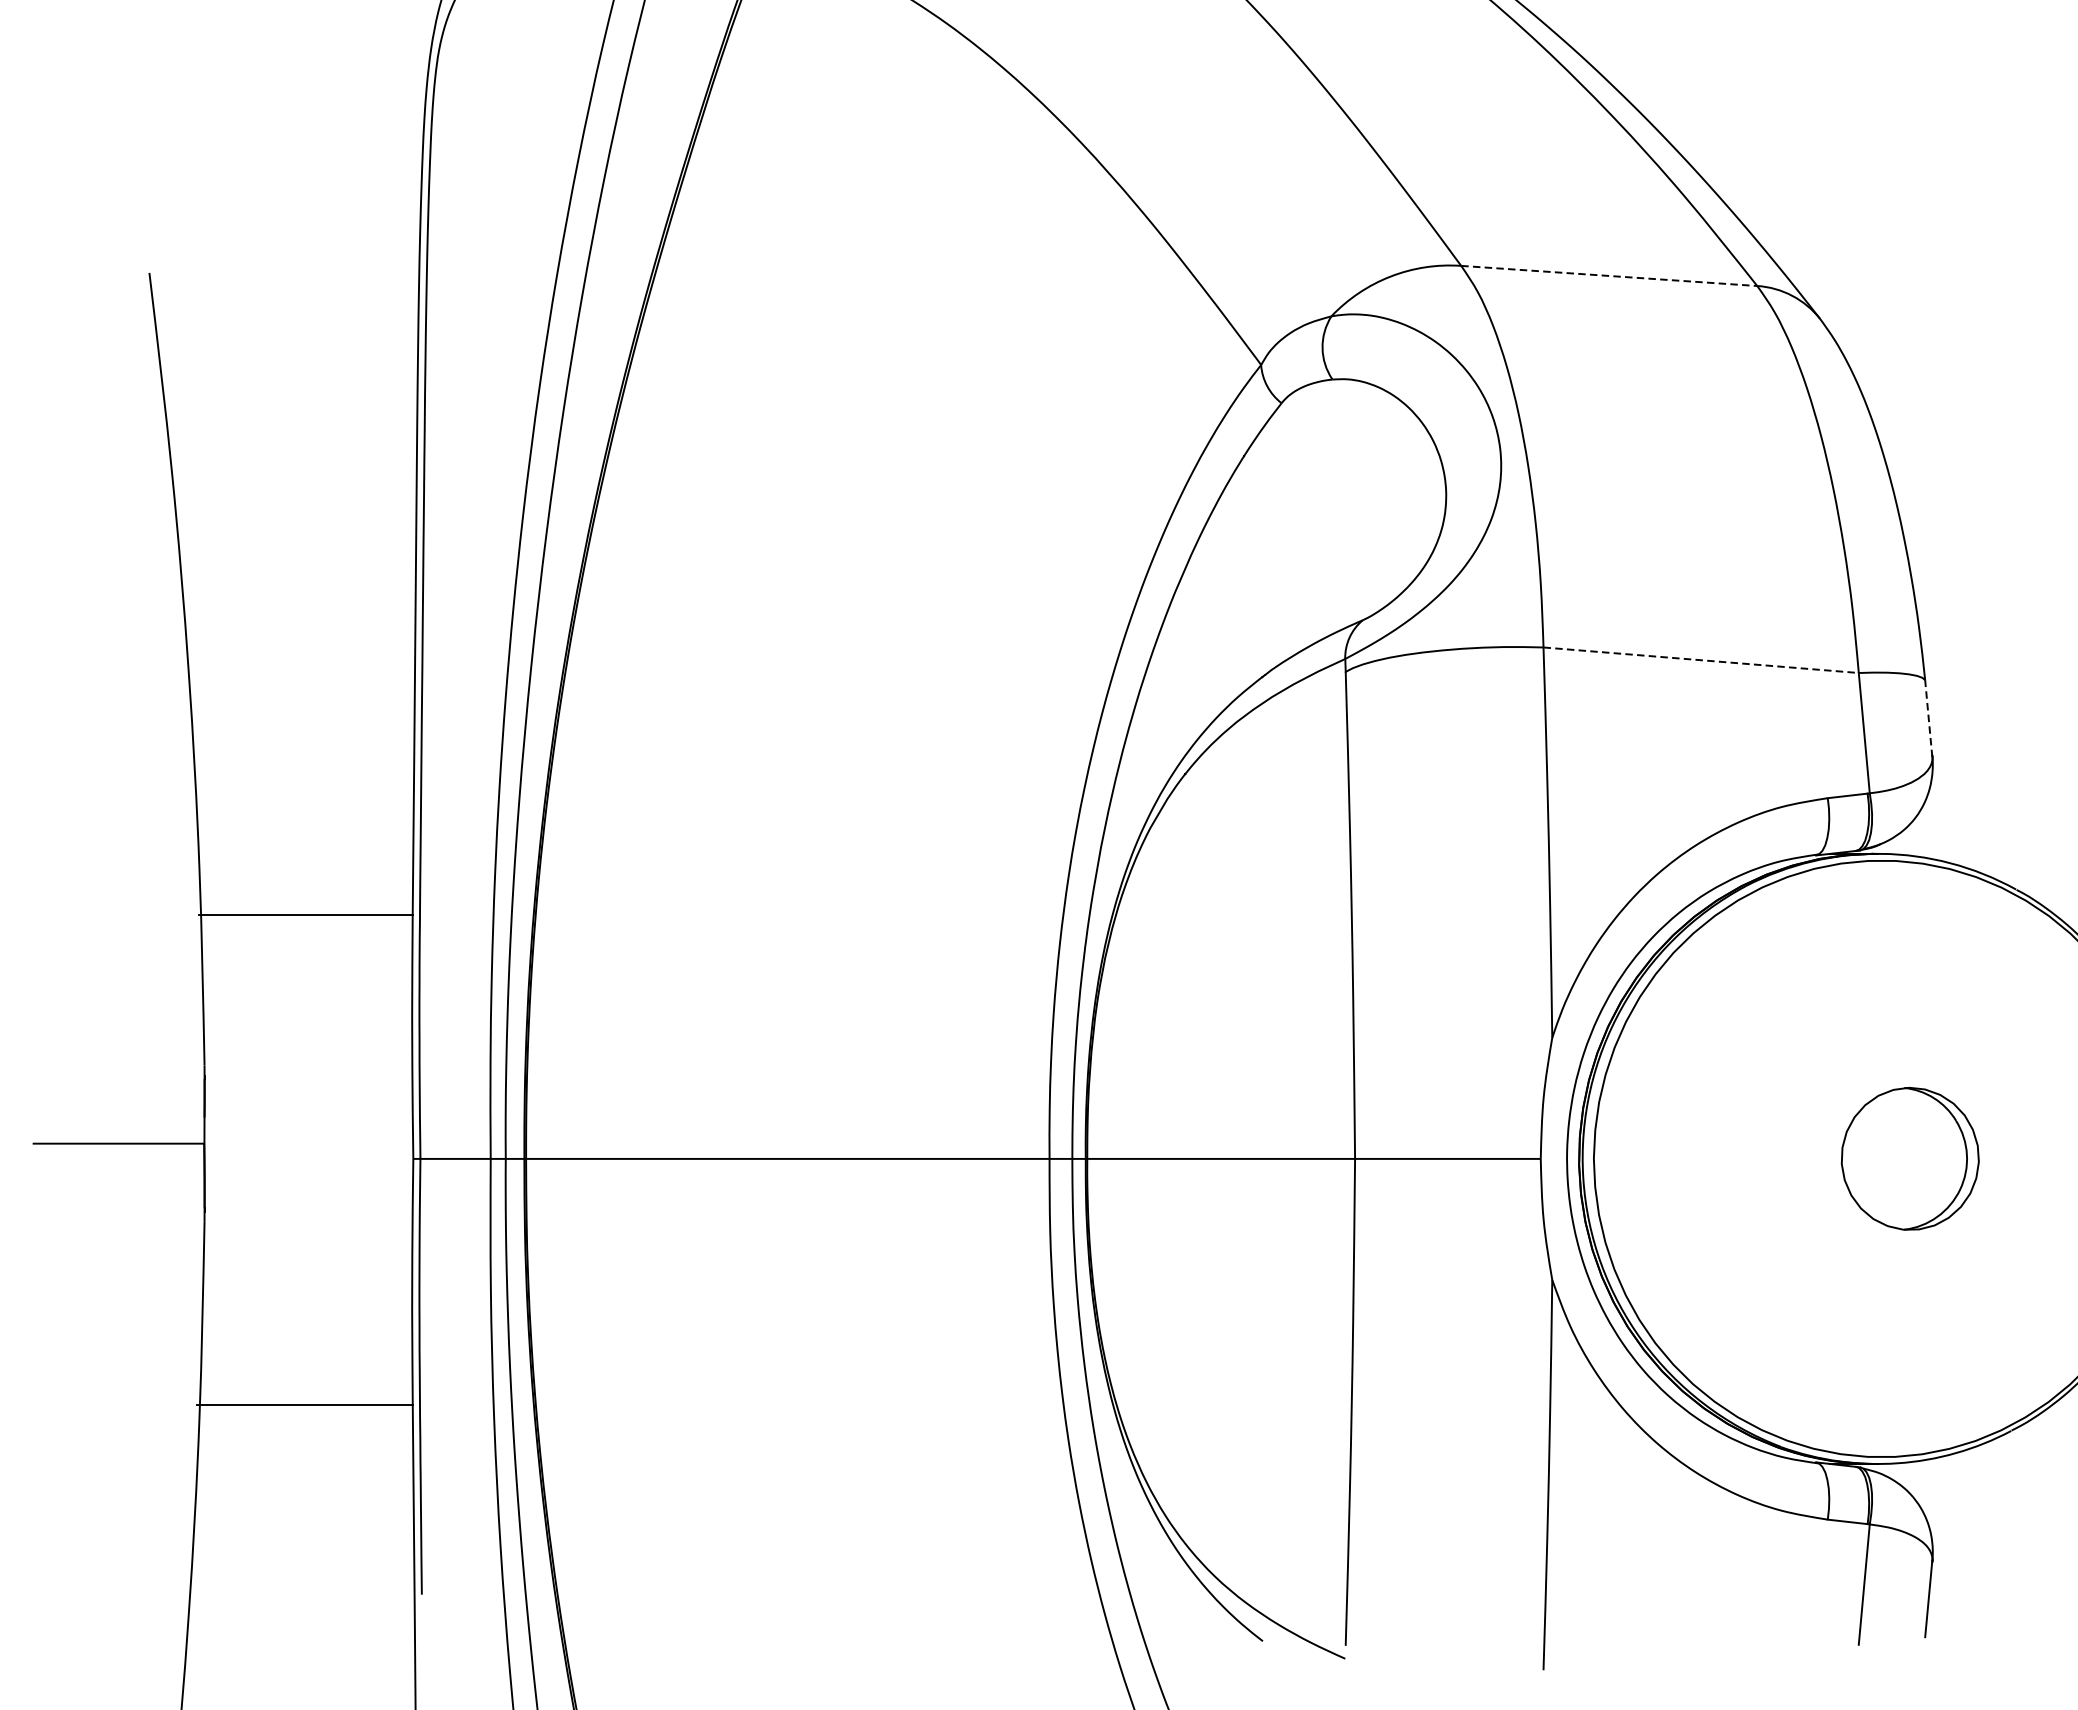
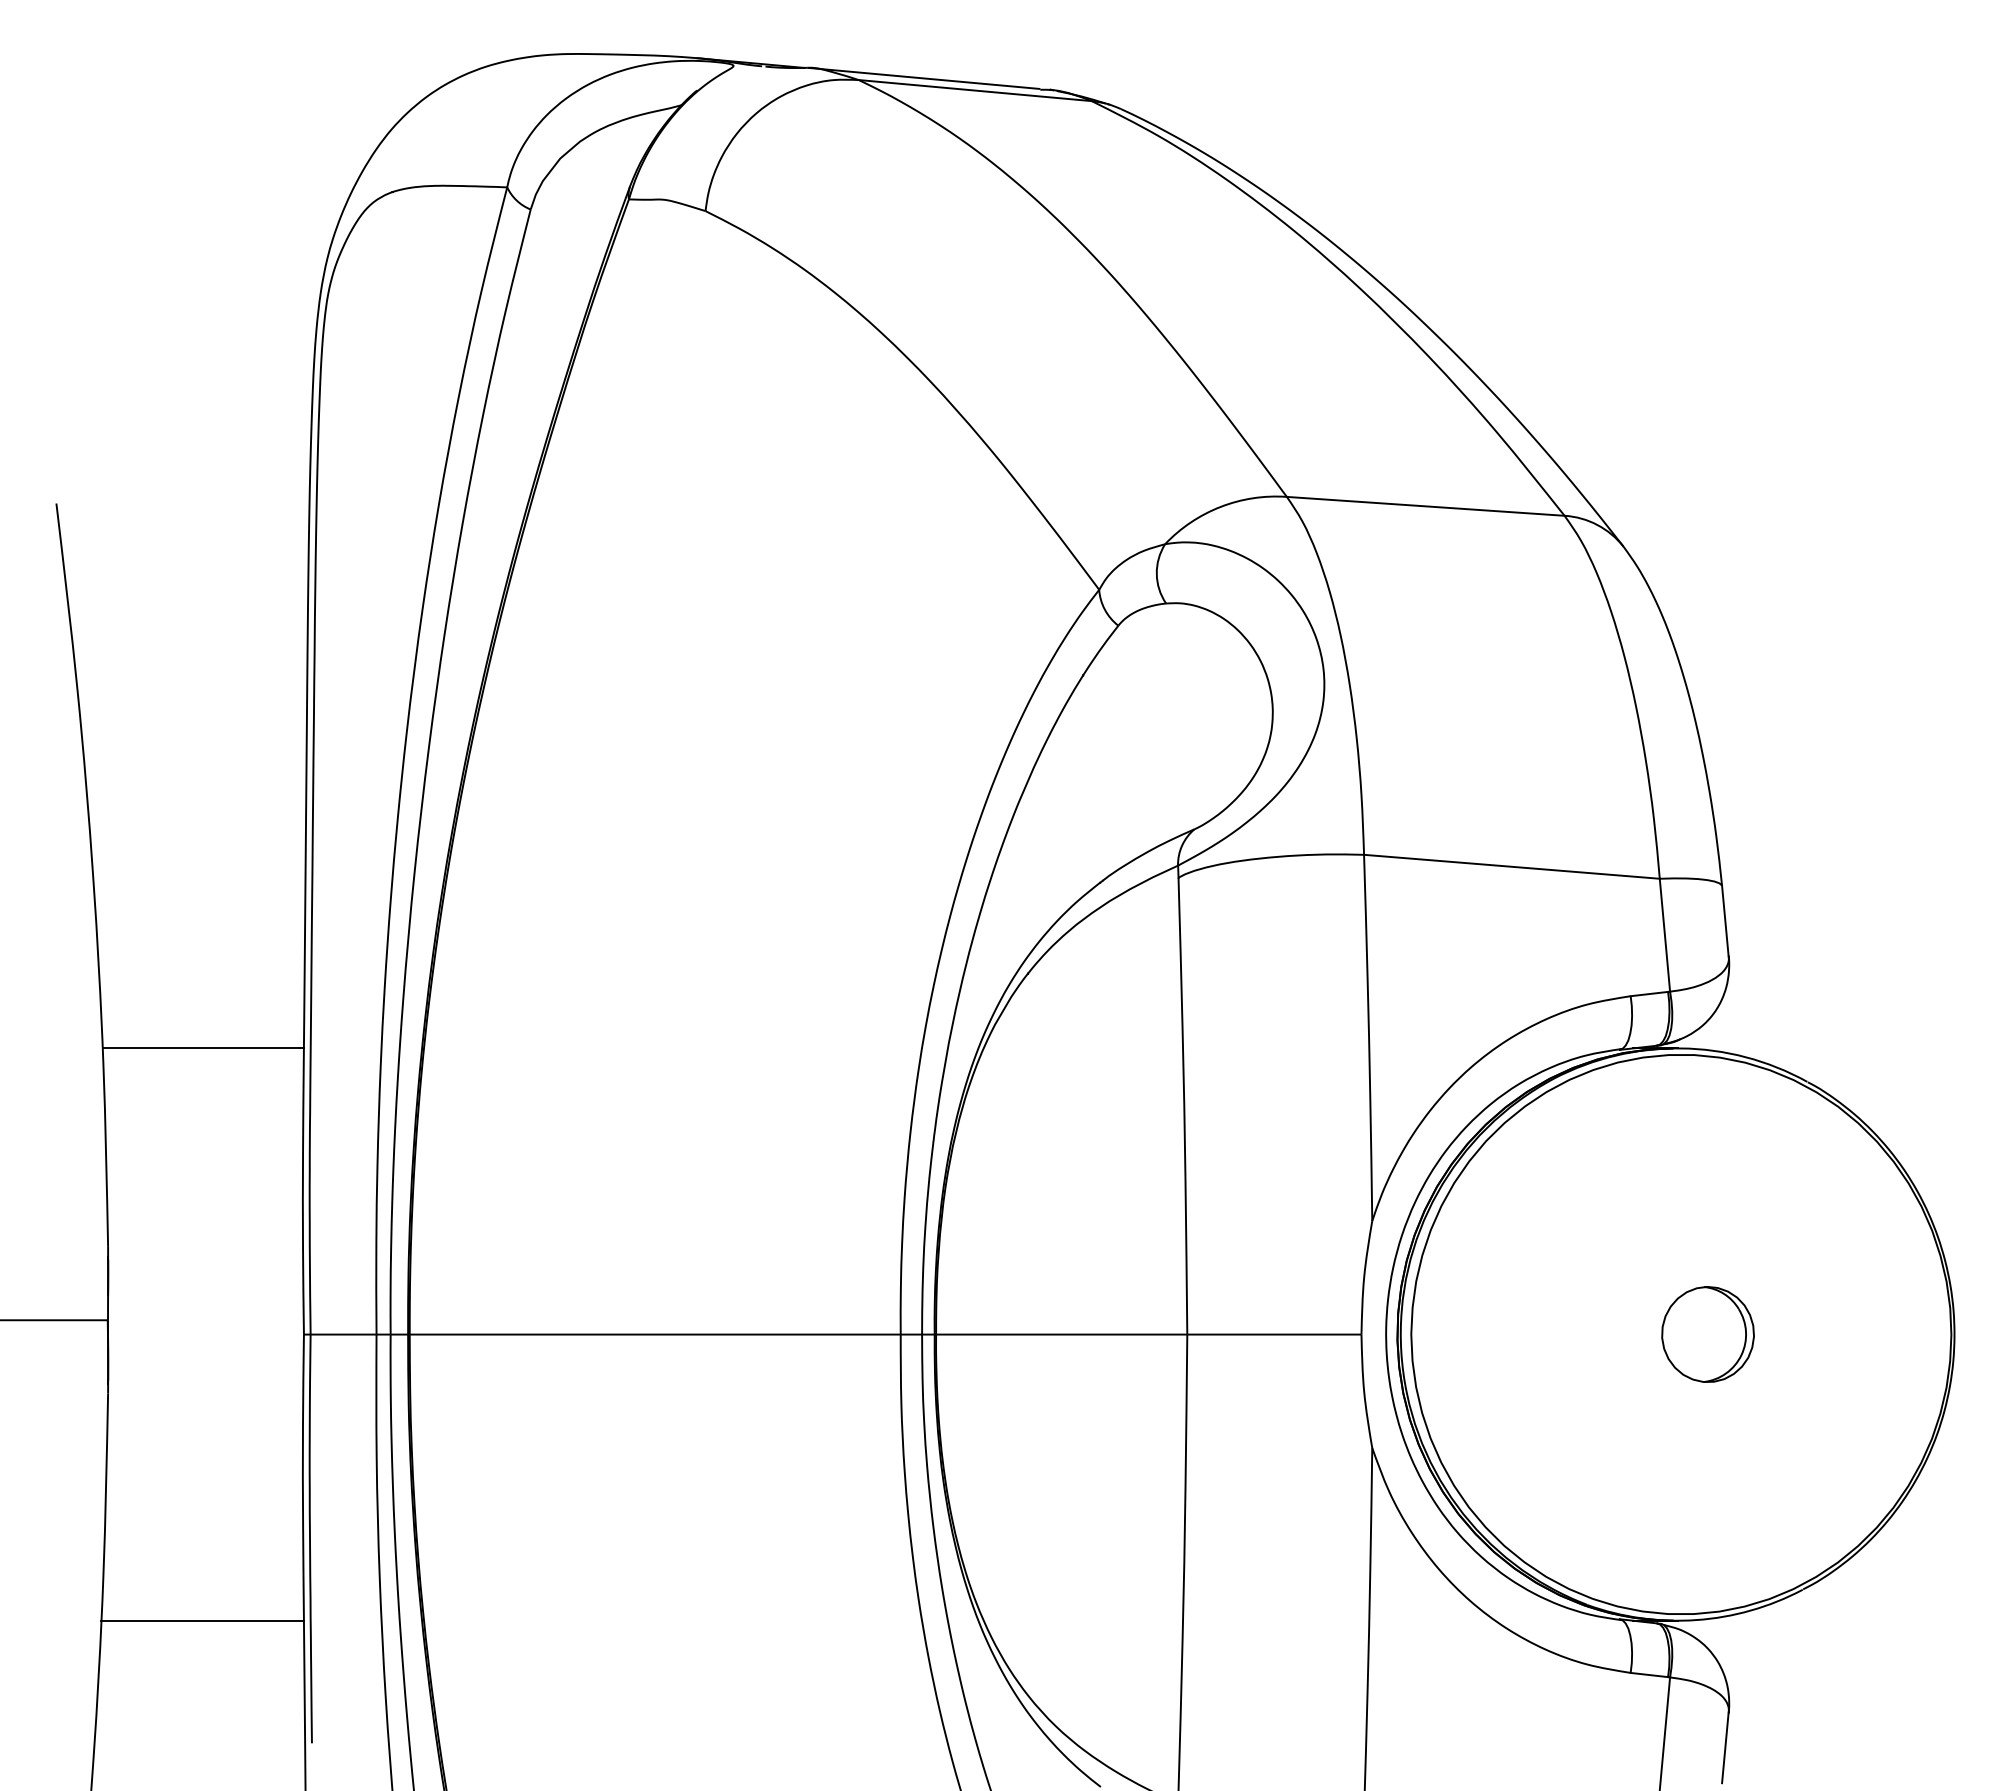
line: (1610, 276) -> (1426, 506), dashed -> solid
line: (1701, 659) -> (1512, 866), dashed -> solid
line: (1928, 718) -> (1725, 921), dashed -> solid
line: (305, 914) -> (202, 1048), moved
part: (1909, 1158) -> (1707, 1334), size x0.71
line: (304, 1405) -> (201, 1620), moved

